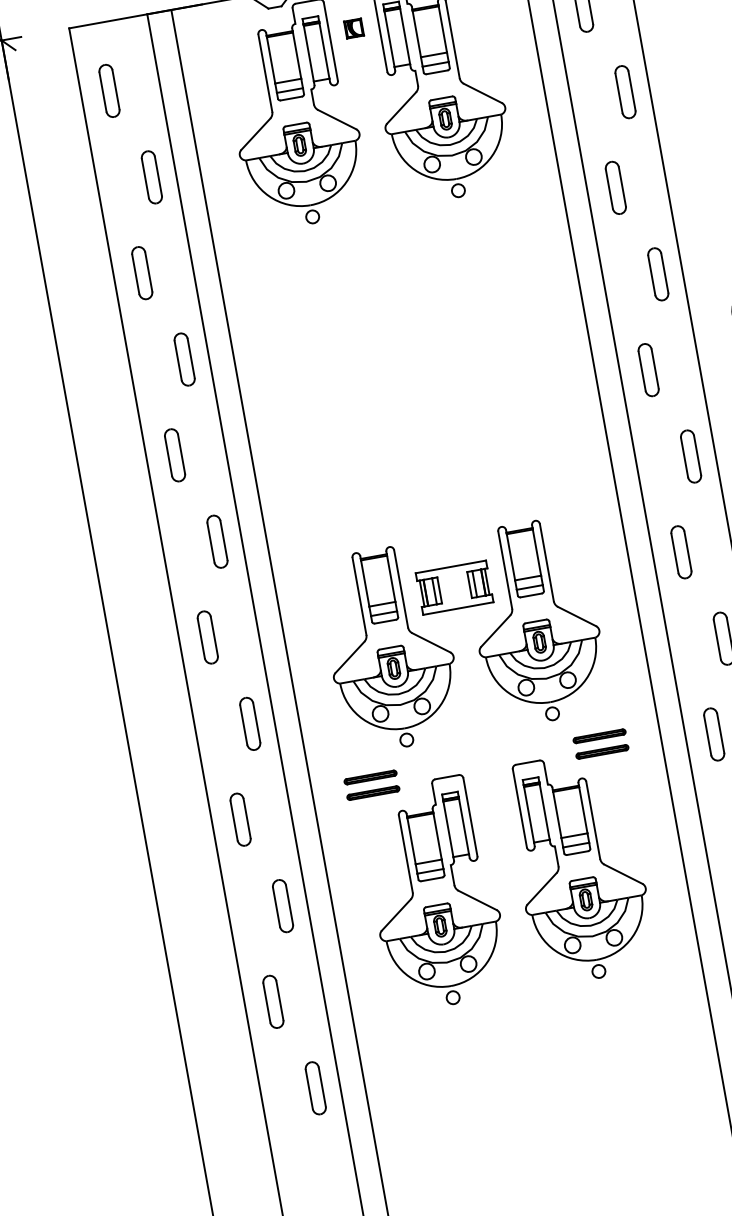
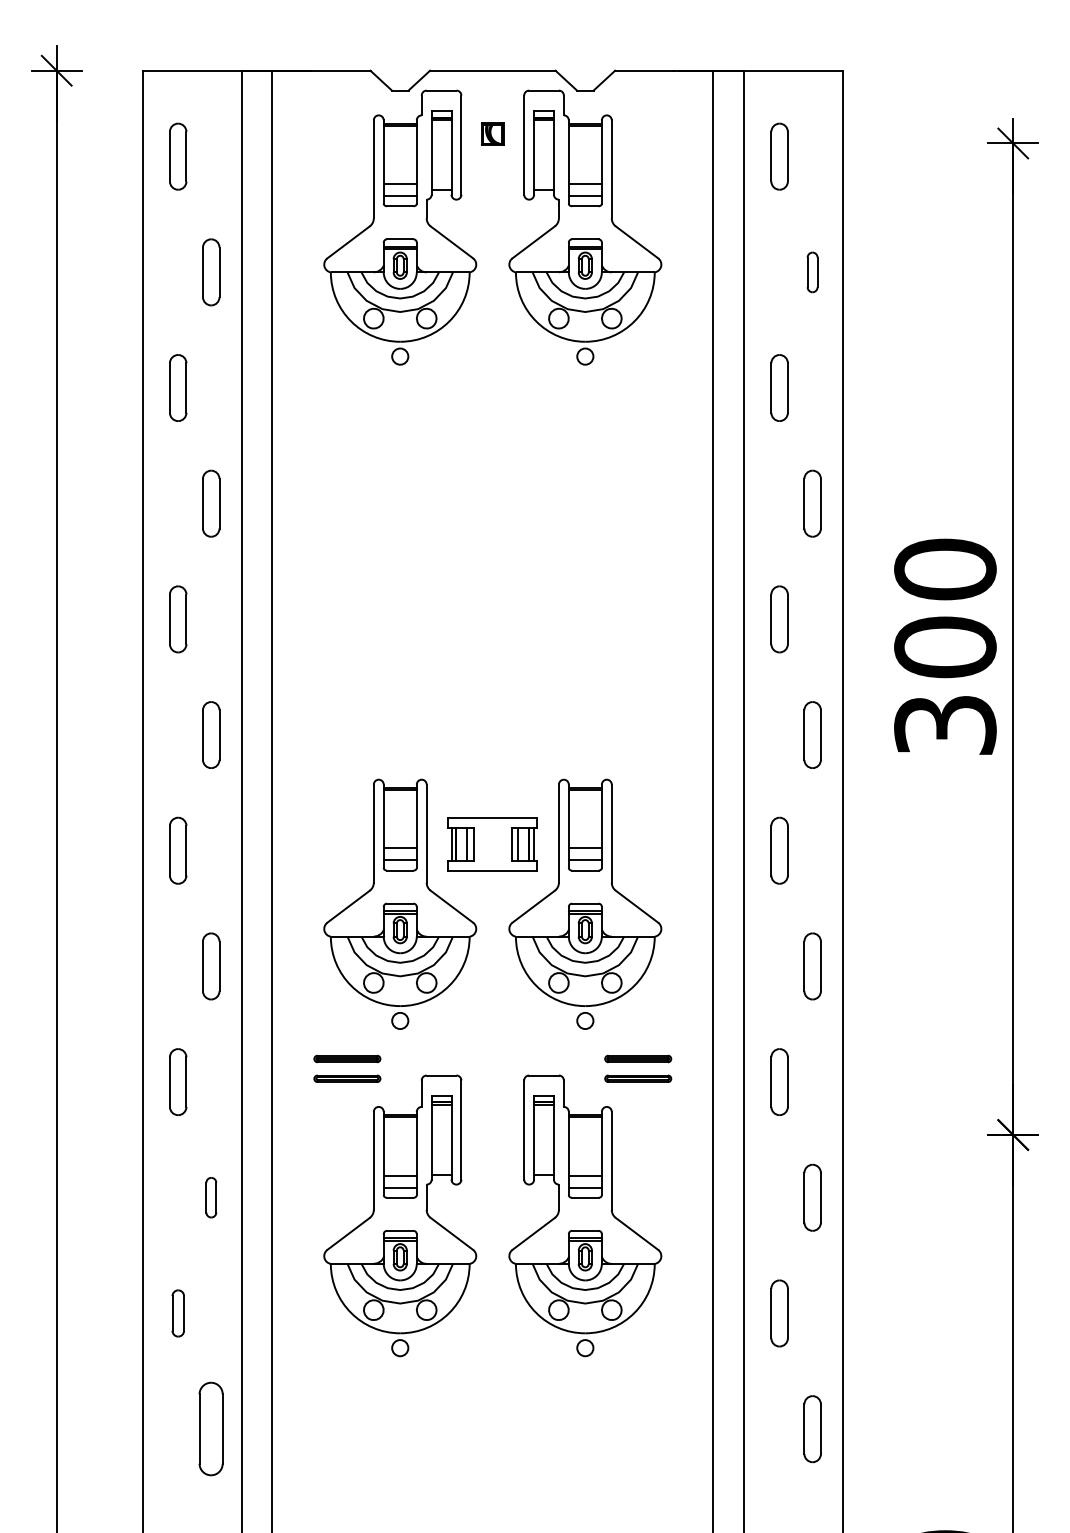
part: (625, 92) -> (812, 272), size x0.6
part: (283, 905) -> (211, 1197), size x0.6
part: (273, 1001) -> (178, 1313), size x0.7
part: (316, 1088) -> (211, 1429), size x1.4

